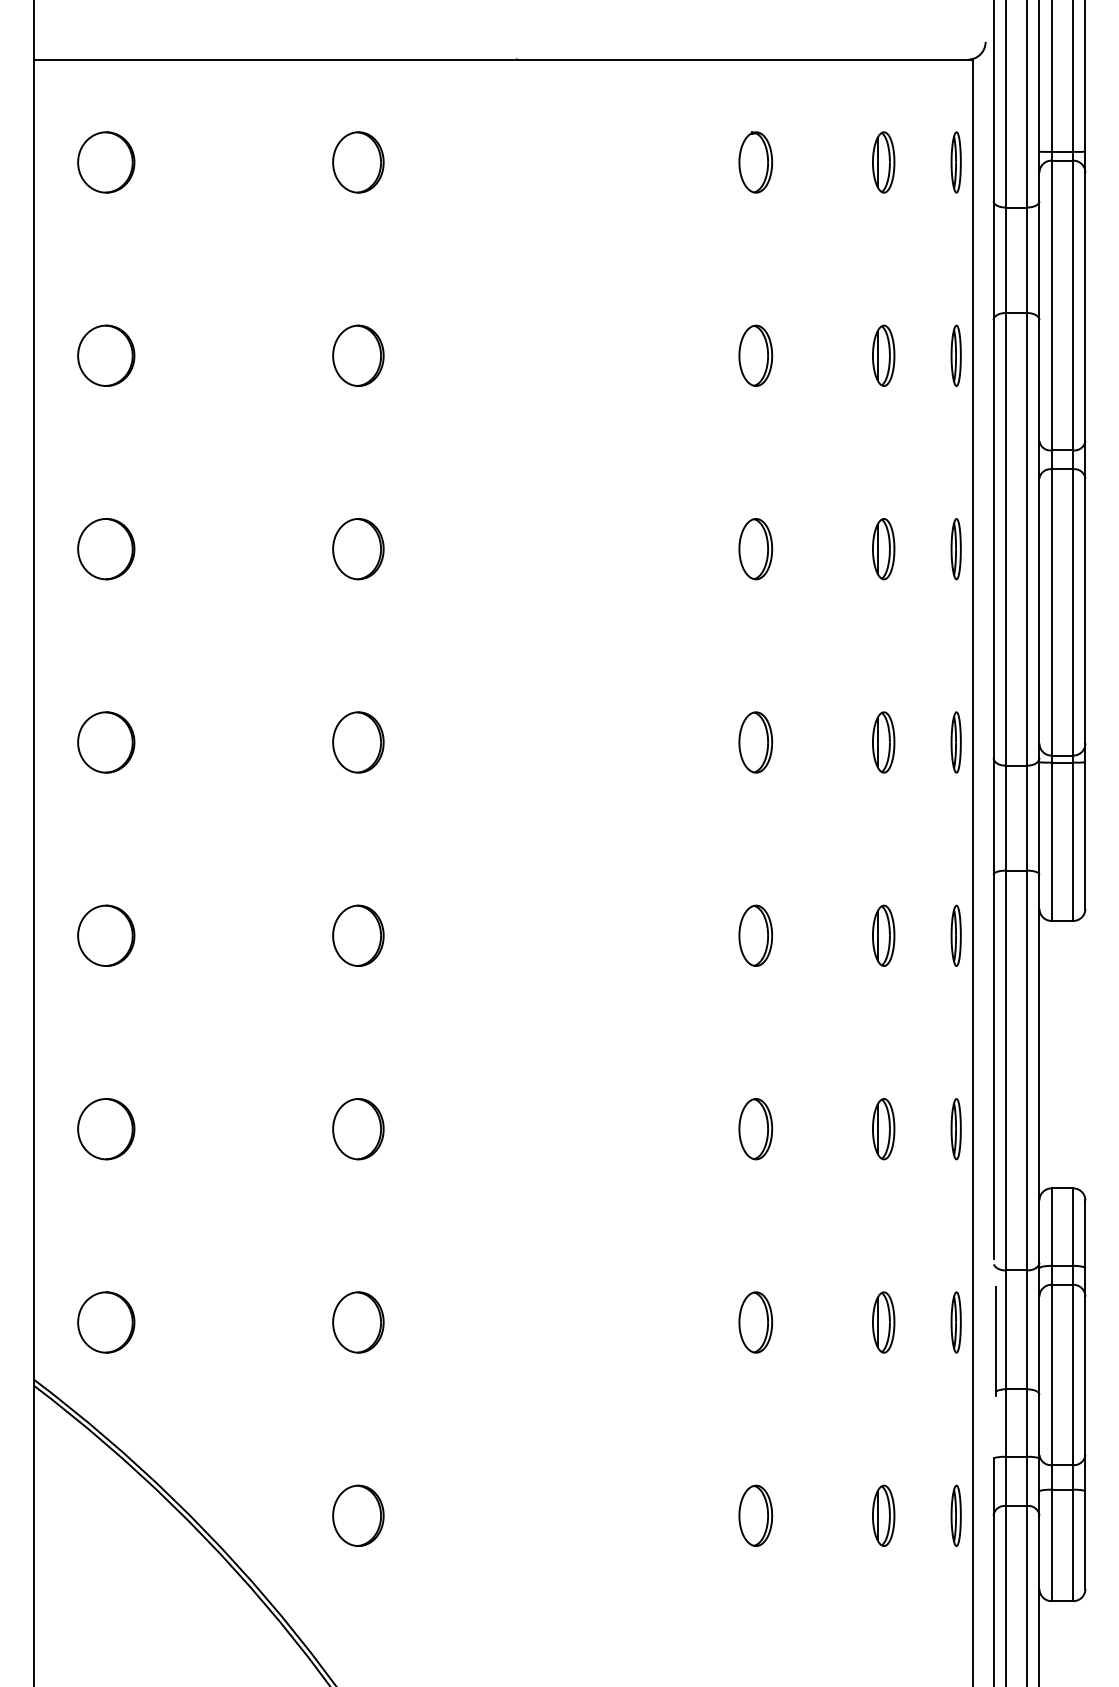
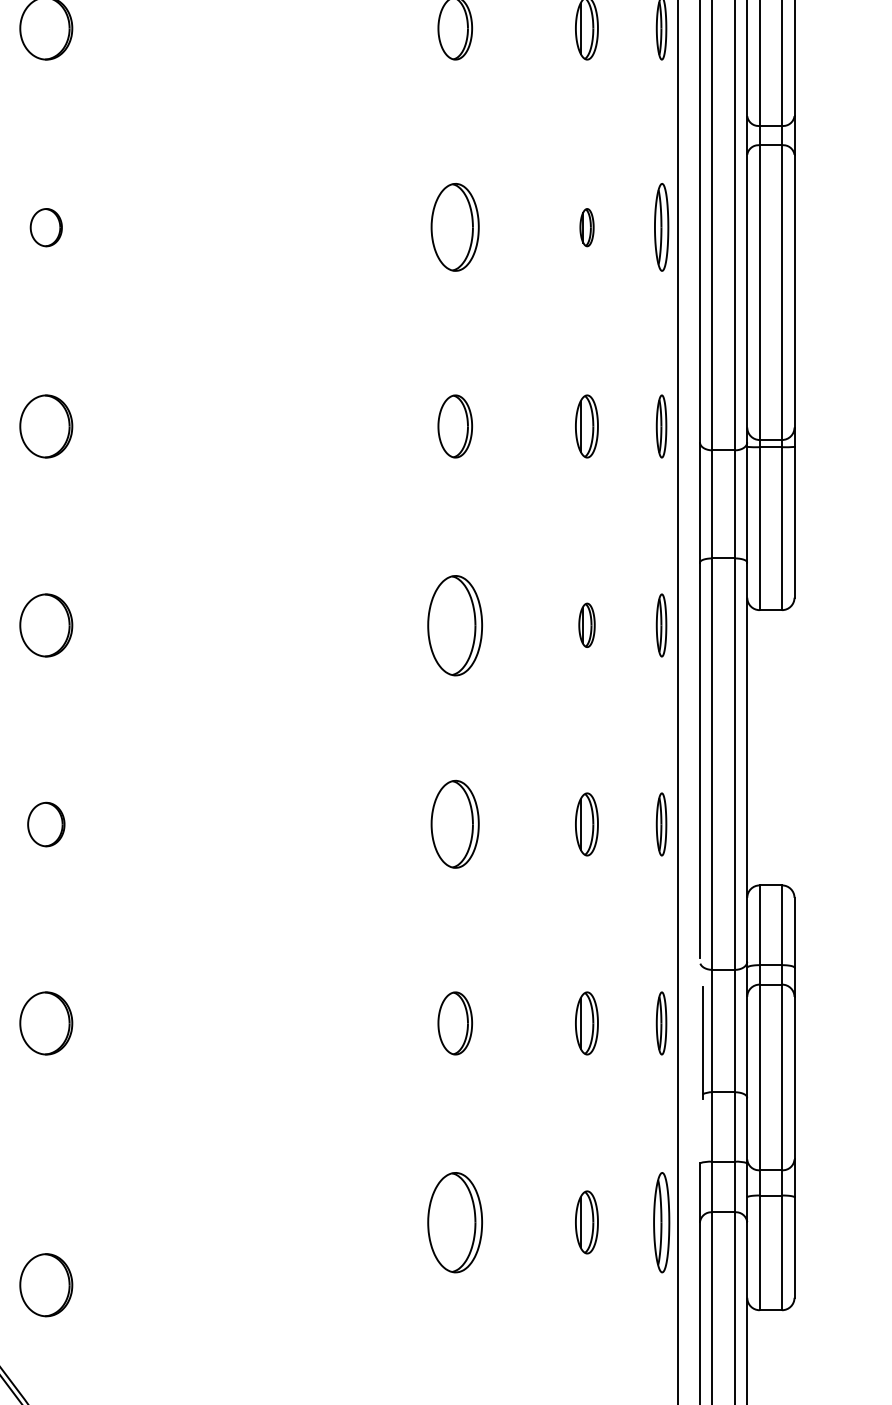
part: (358, 549) -> (46, 227), size x0.6
part: (755, 549) -> (454, 227), size x1.4
part: (883, 549) -> (586, 227), size x0.6
part: (955, 549) -> (660, 227), size x1.4
part: (755, 935) -> (454, 625), size x1.6
part: (883, 935) -> (586, 625), size x0.7
part: (358, 1129) -> (46, 824), size x0.7
part: (755, 1129) -> (454, 824), size x1.4
part: (358, 1515) -> (46, 1284), moved
part: (755, 1515) -> (454, 1222), size x1.6
part: (955, 1515) -> (660, 1222), size x1.6

